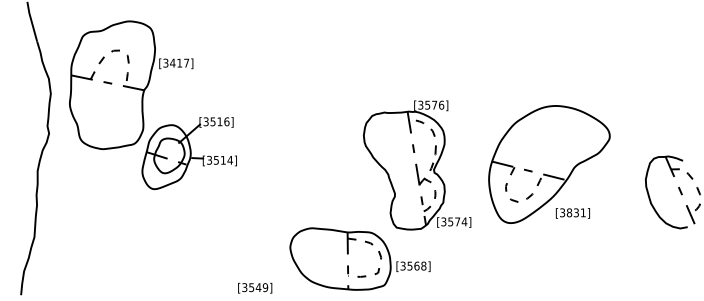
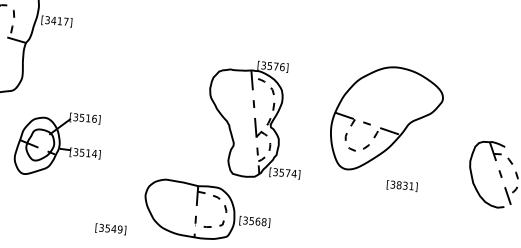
part: (188, 153) -> (57, 144), moved
part: (549, 164) -> (386, 119), moved
part: (417, 165) -> (256, 119), moved

